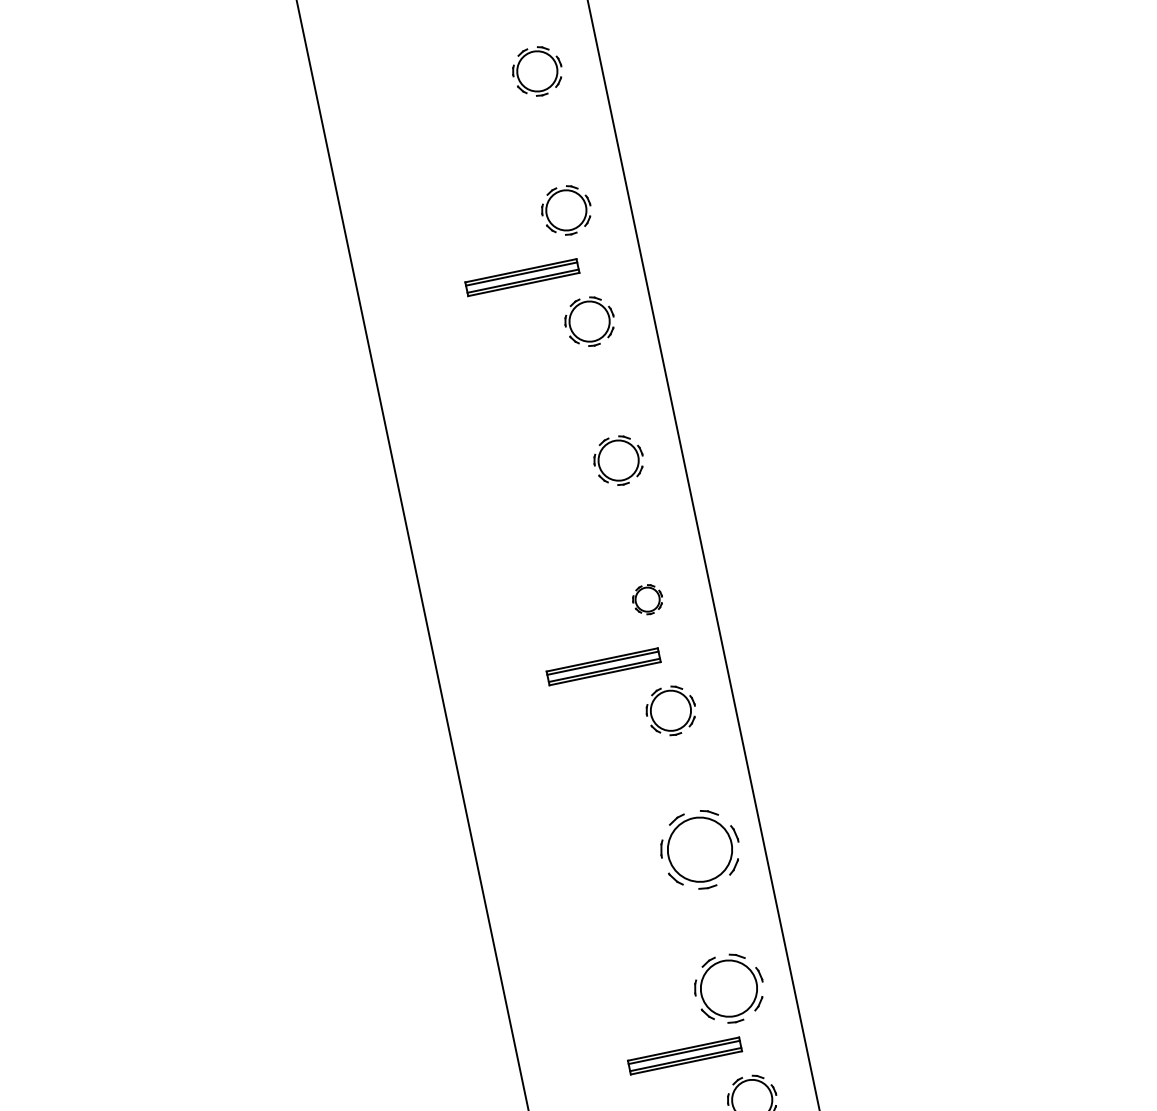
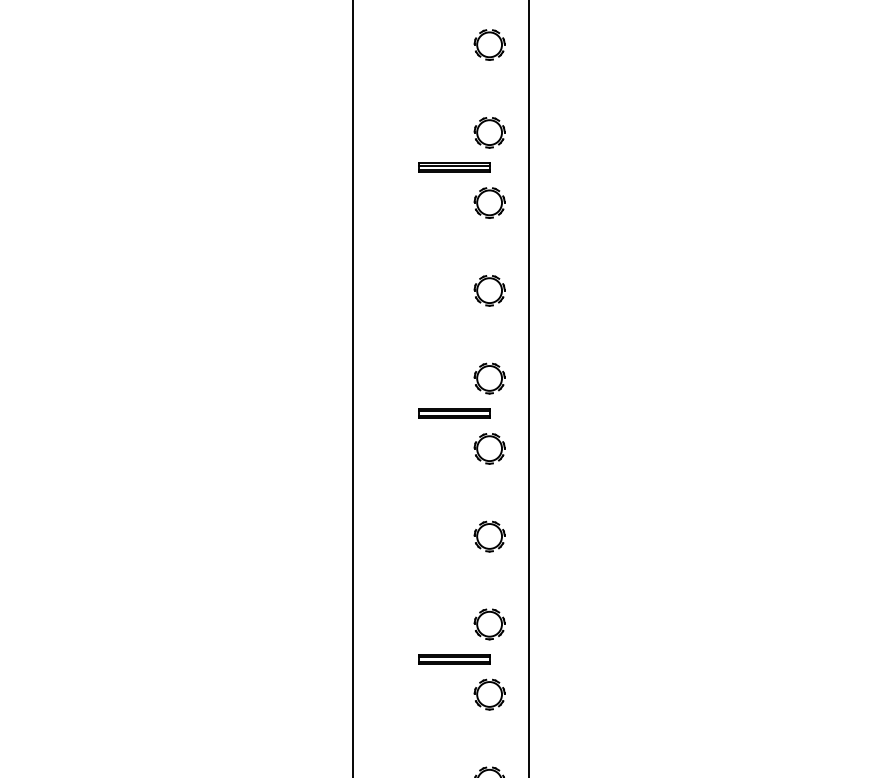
part: (647, 599) -> (489, 378), size x1.67
part: (699, 849) -> (489, 536), size x0.62
part: (728, 989) -> (489, 624), size x0.71

